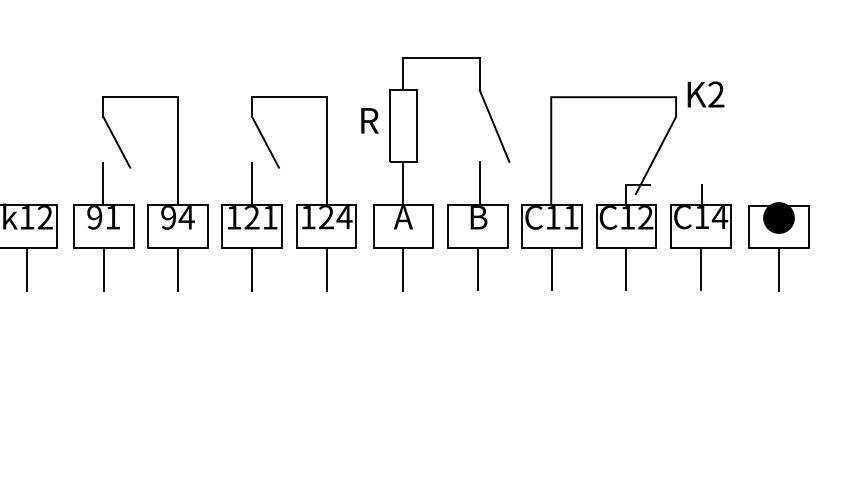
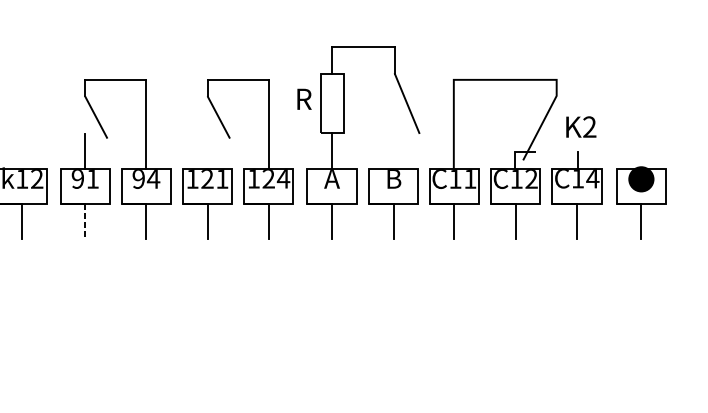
text: (705, 94) -> (580, 127), moved
line: (252, 183) -> (207, 150), removed
line: (479, 183) -> (394, 150), removed
line: (103, 269) -> (85, 221), solid -> dashed

